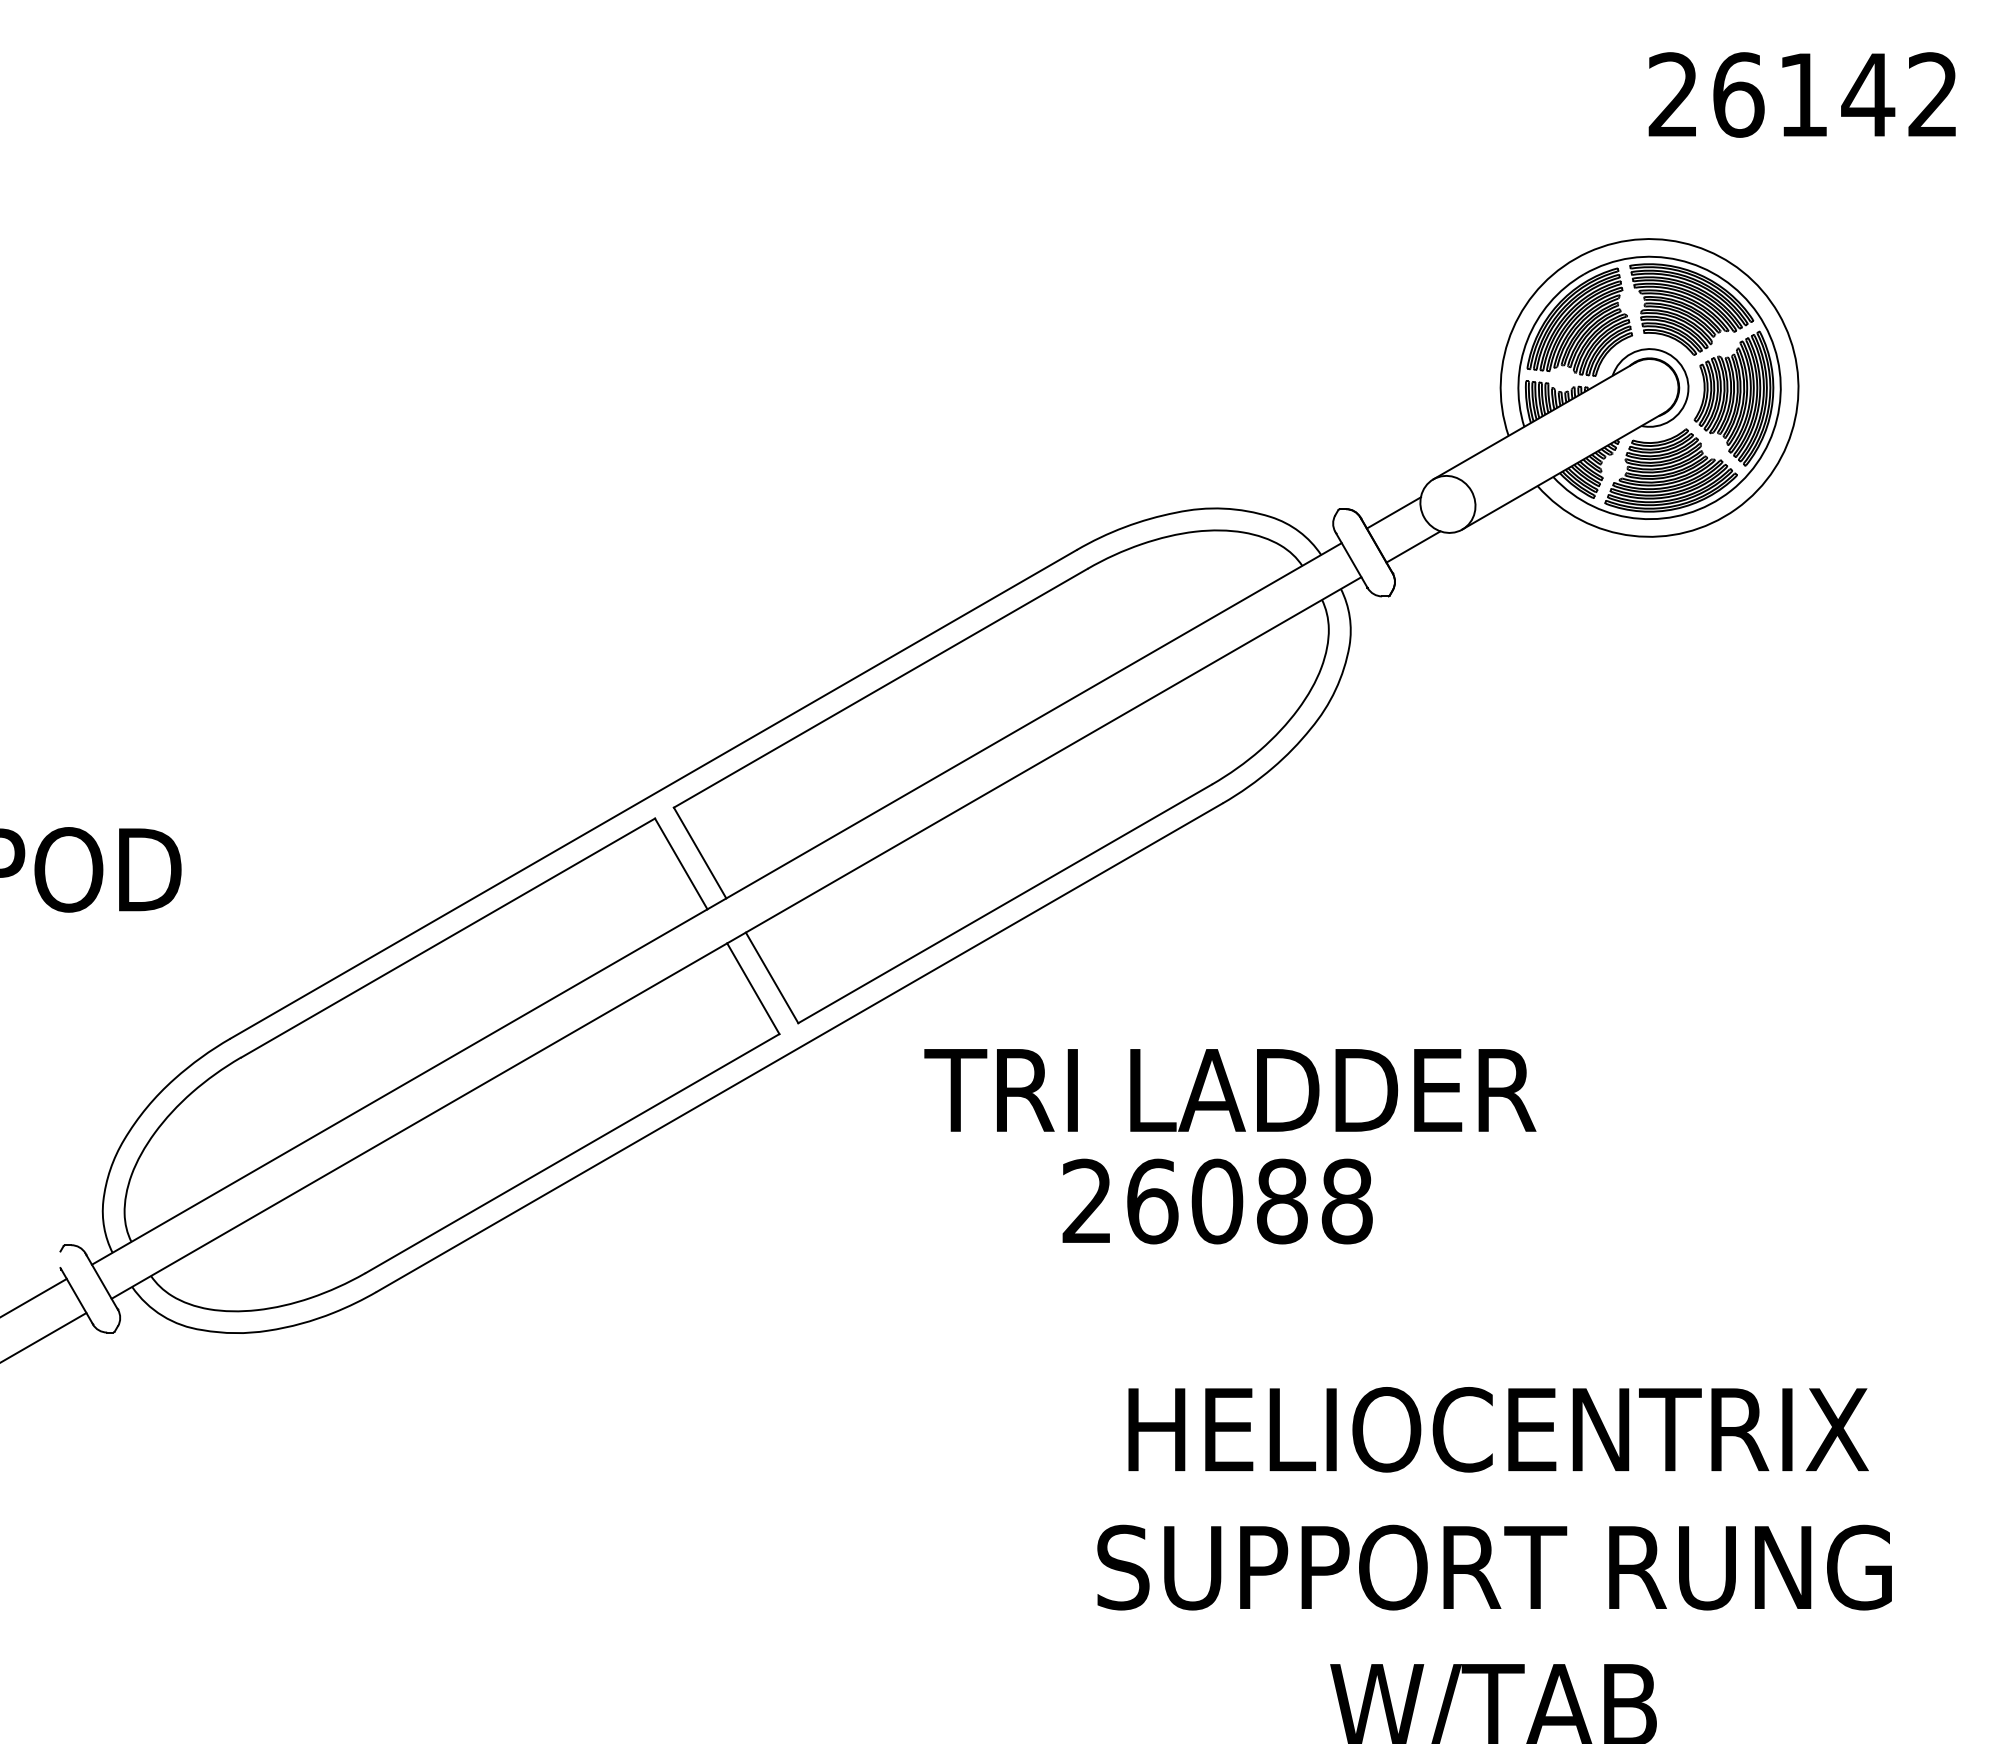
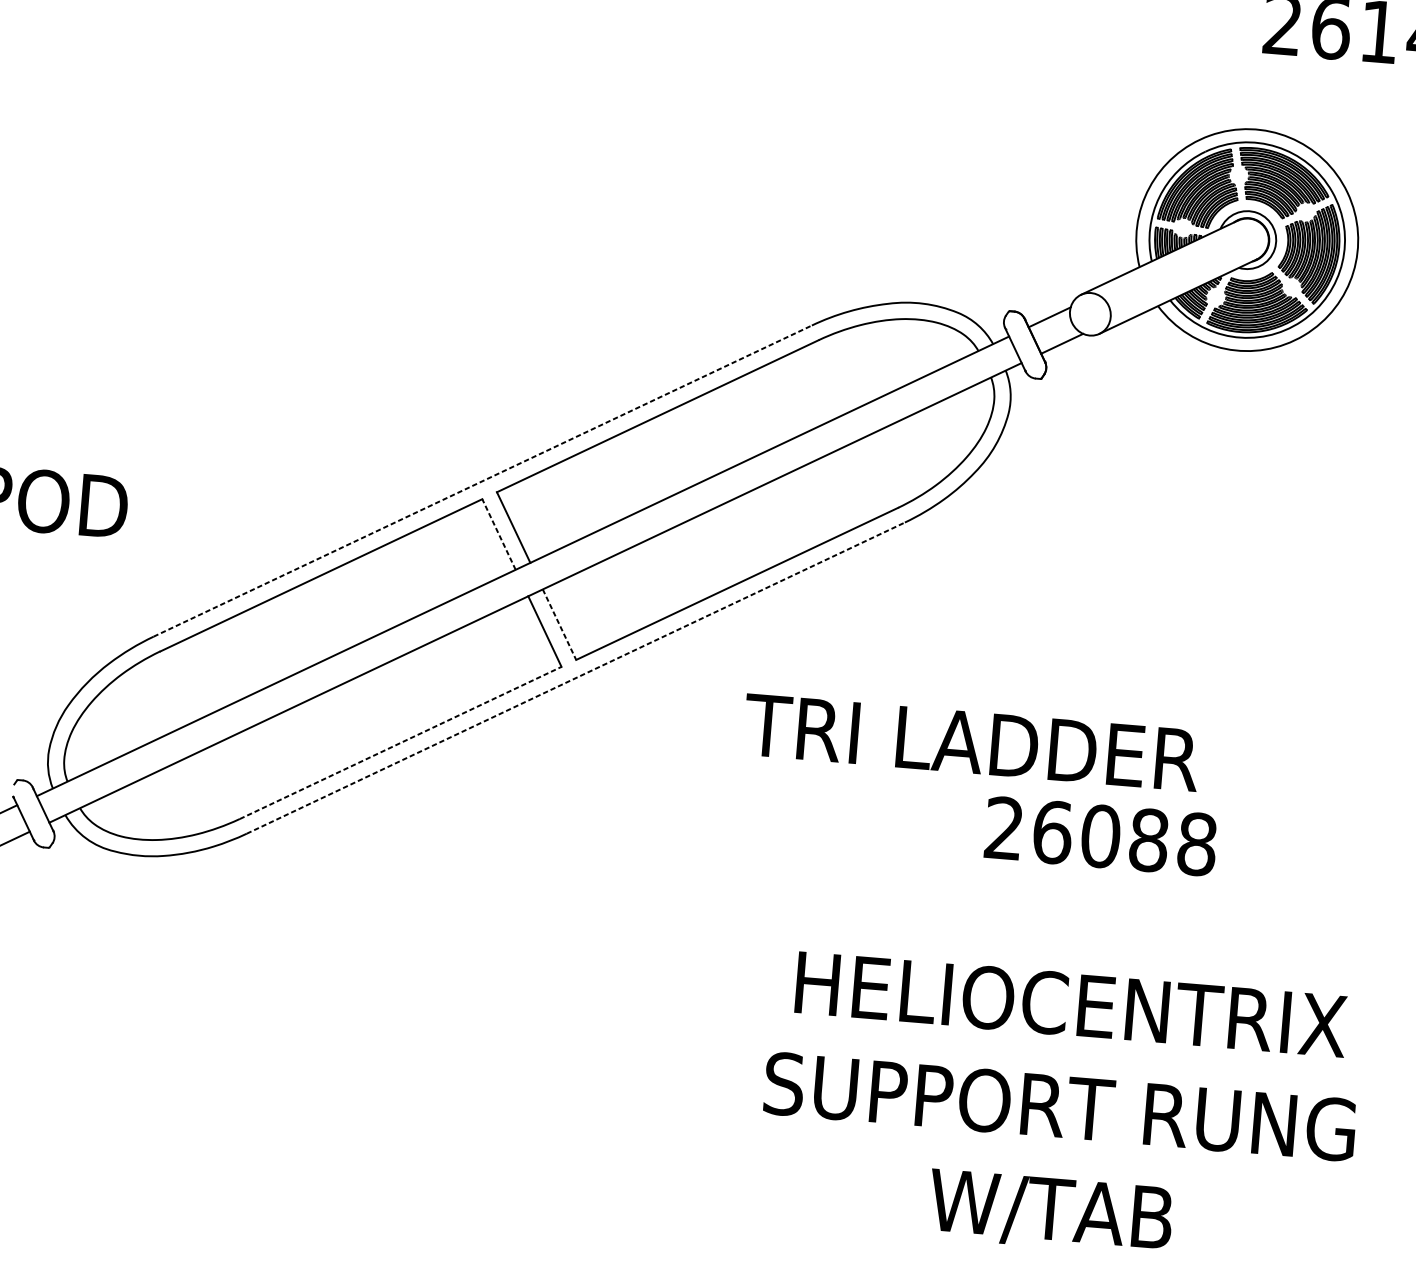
line: (653, 794) -> (482, 481), solid -> dashed
line: (681, 863) -> (499, 534), solid -> dashed
line: (772, 978) -> (559, 625), solid -> dashed
line: (800, 1047) -> (576, 678), solid -> dashed
text: (1230, 1090) -> (971, 742), moved
line: (572, 1153) -> (400, 742), solid -> dashed
text: (1217, 1201) -> (1100, 836), moved

